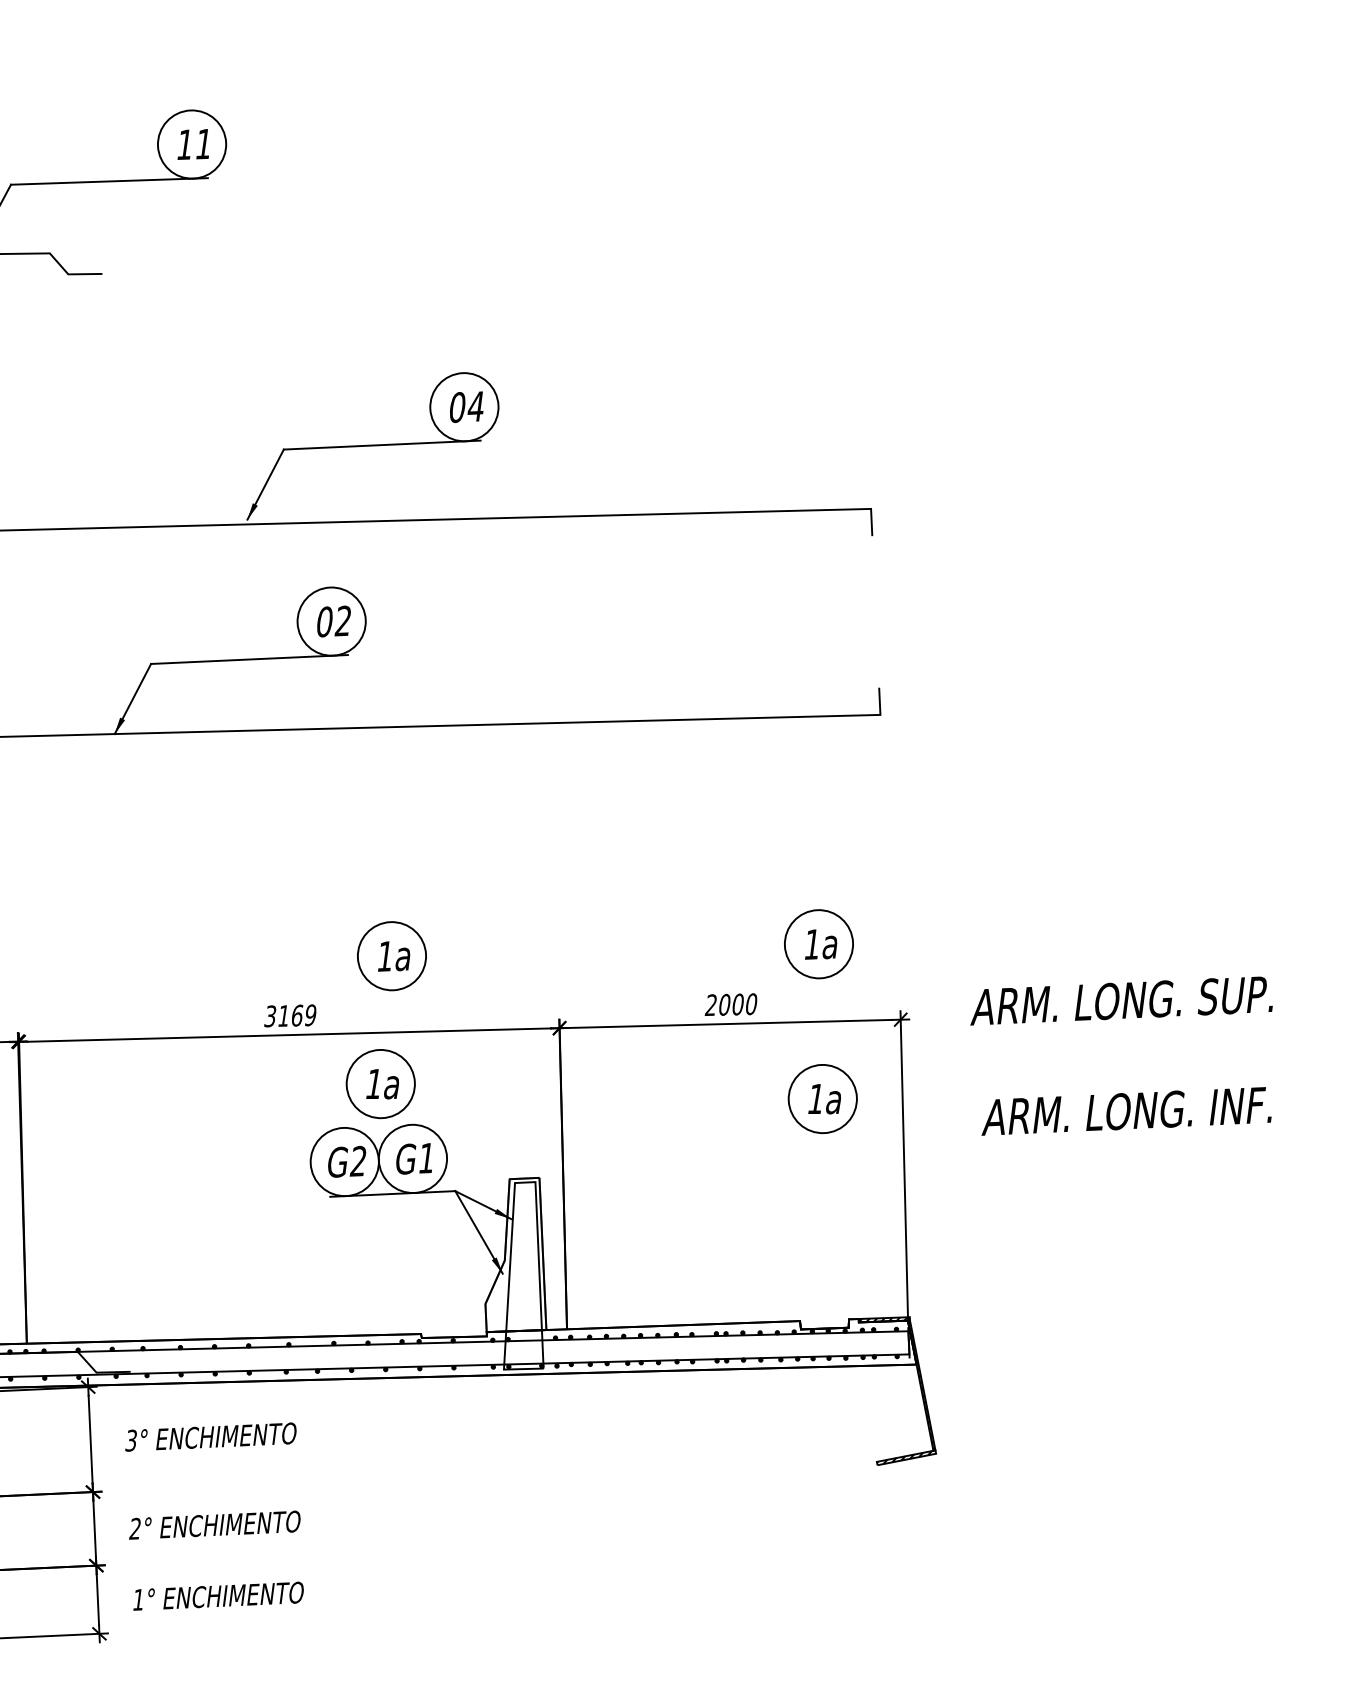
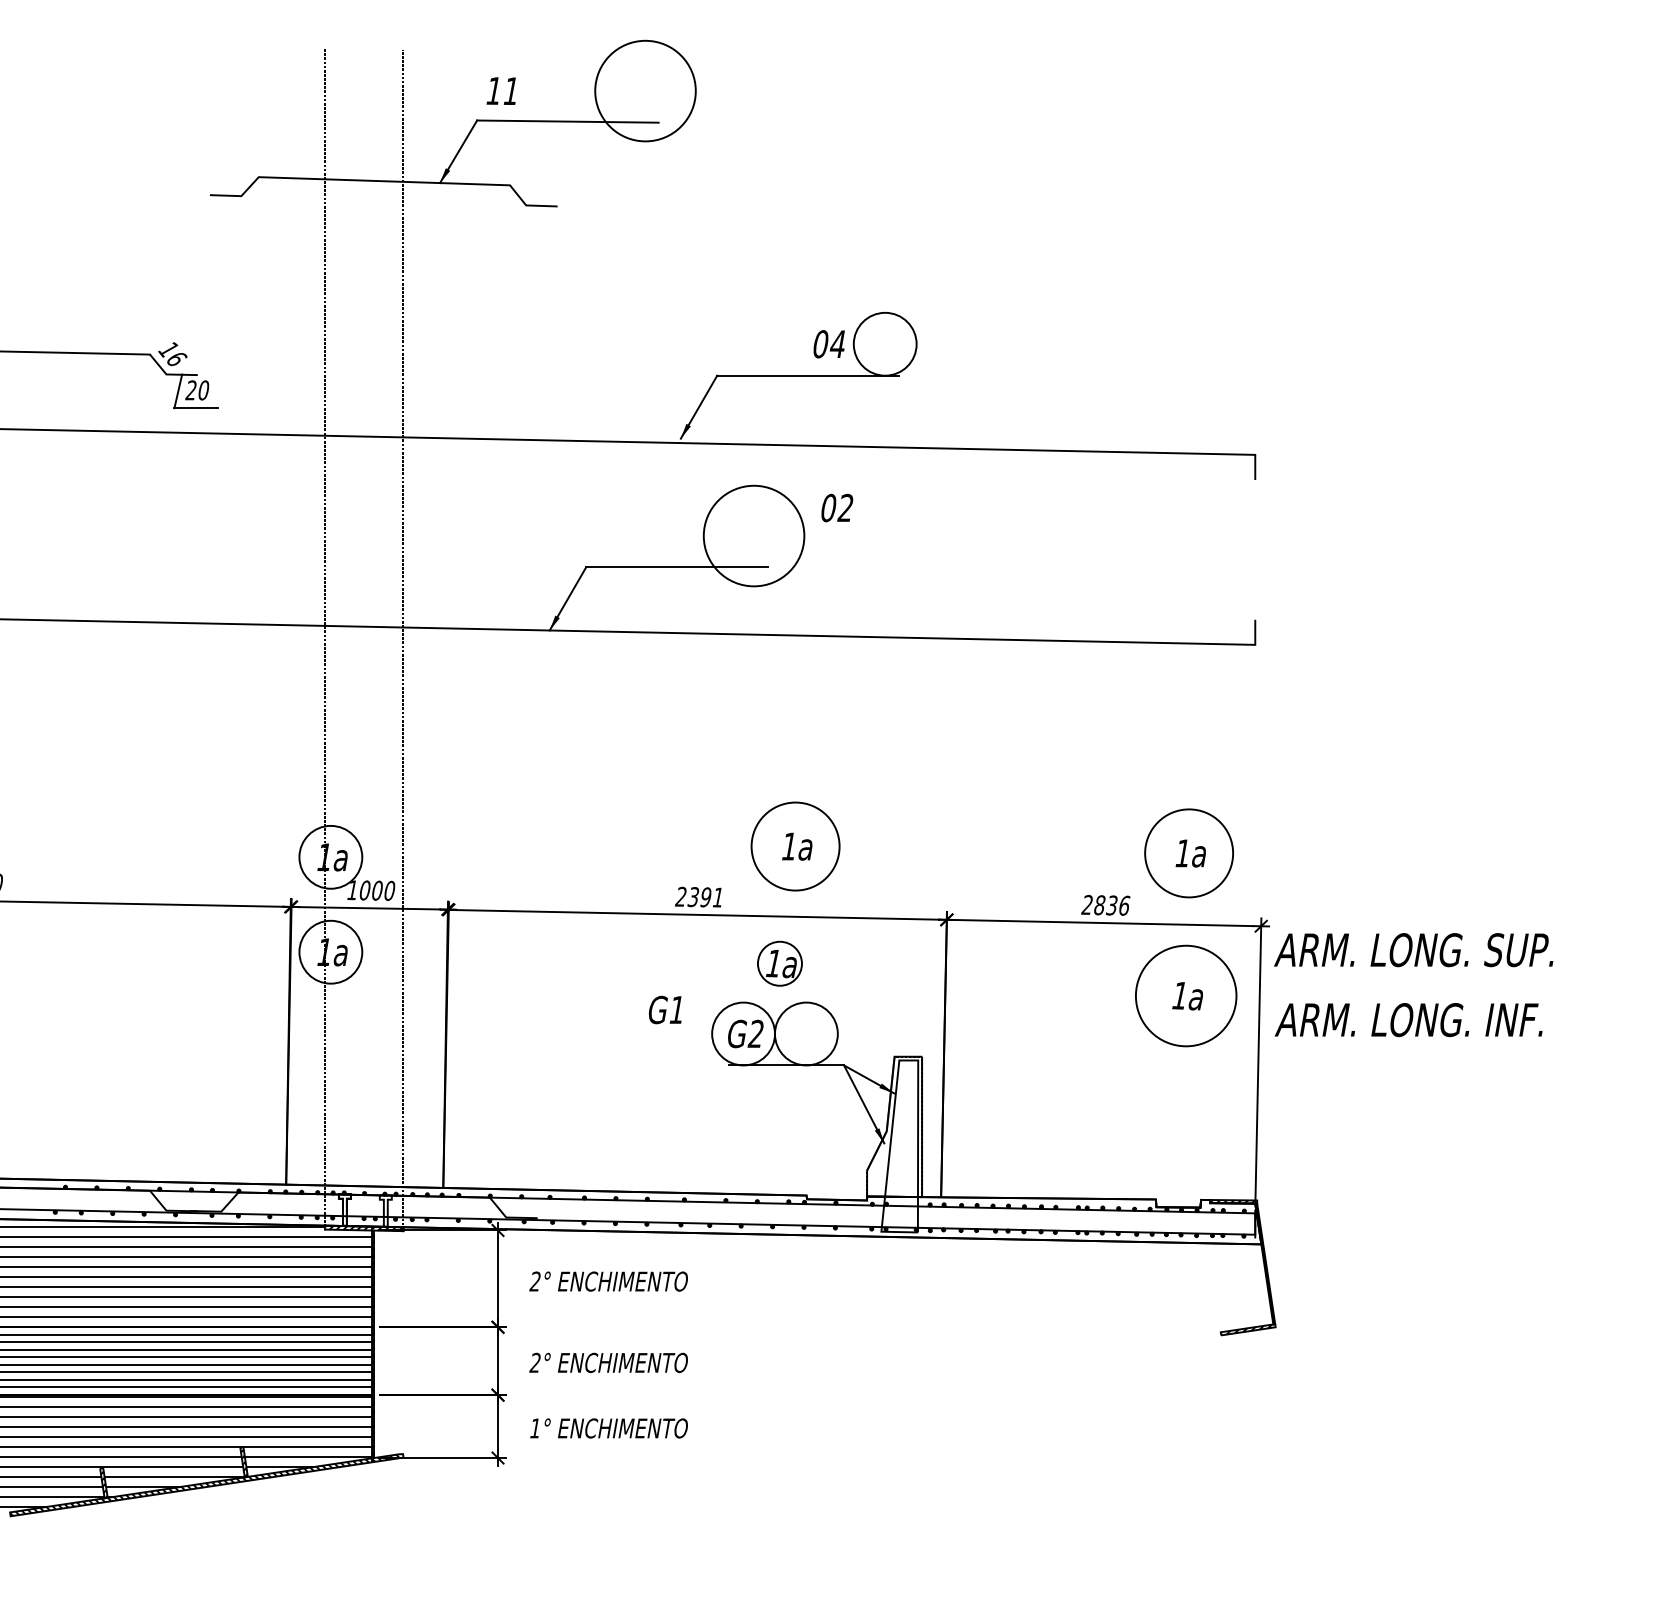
circle: (192, 143) -> (645, 90), size x1.6
text: (192, 143) -> (500, 90), moved
text: (465, 407) -> (828, 344), moved
text: (334, 620) -> (837, 507), moved
circle: (331, 621) -> (753, 535), size x1.6
circle: (818, 943) -> (1188, 852), size x1.4
circle: (391, 956) -> (795, 846), size x1.4
text: (1120, 1001) -> (1413, 950), moved
text: (738, 1004) -> (1112, 905), 2000 -> 2836
text: (289, 1016) -> (698, 897), 3169 -> 2391
circle: (380, 1083) -> (779, 963), size x0.7
circle: (822, 1098) -> (1185, 995), size x1.6
text: (1125, 1111) -> (1408, 1020), moved
text: (413, 1158) -> (664, 1009), moved
text: (130, 1440) -> (534, 1281), 3° -> 2°

